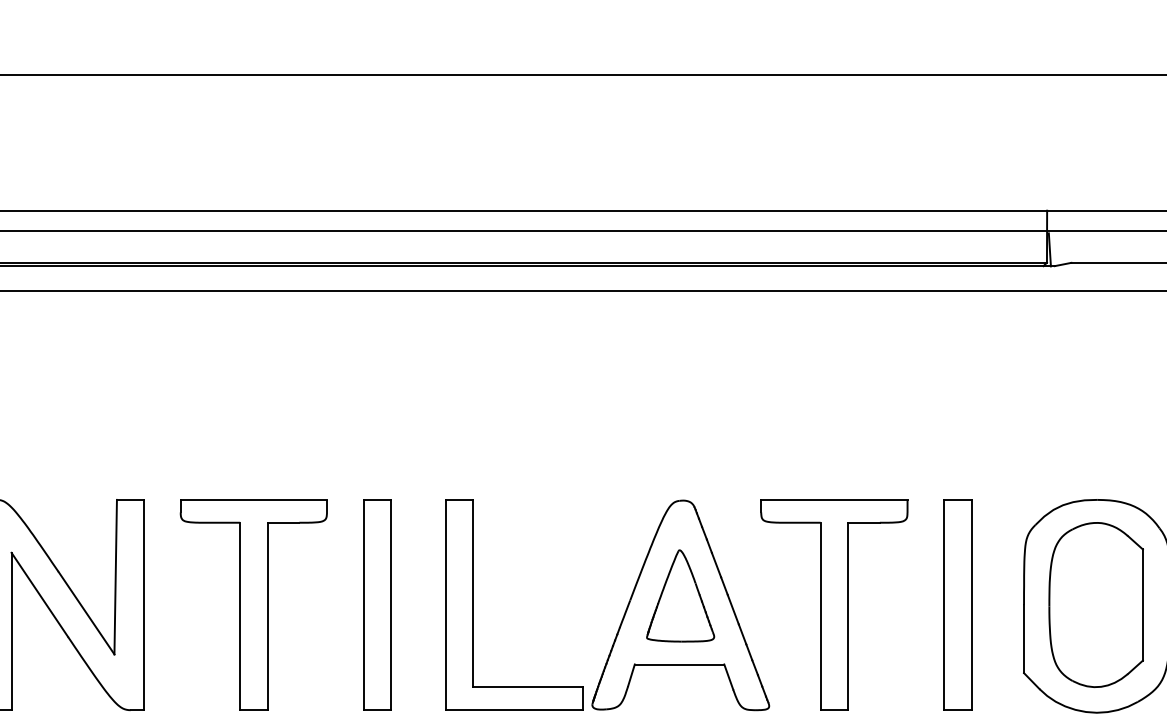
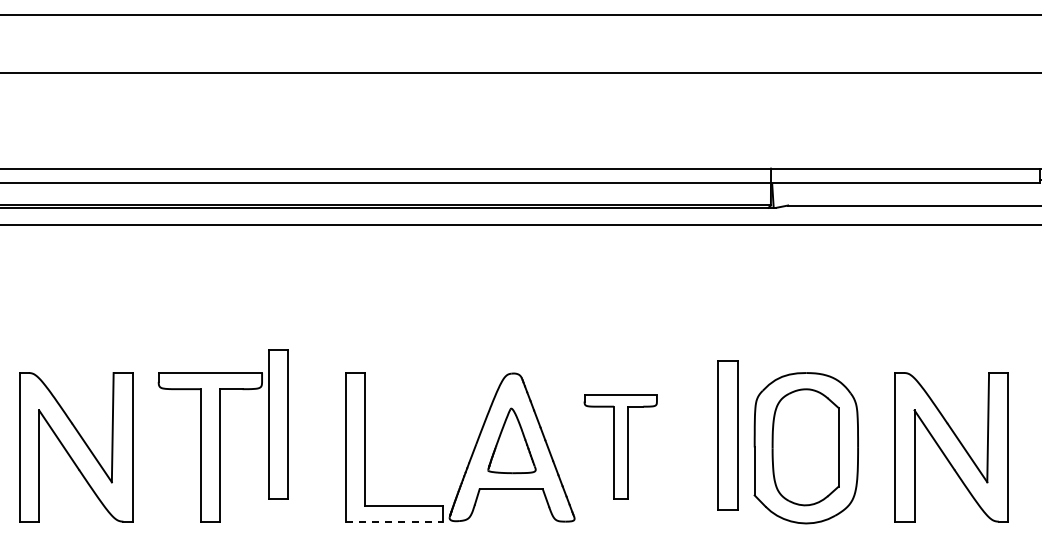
part: (377, 605) -> (278, 424), moved
part: (834, 605) -> (620, 447), size x0.7
part: (957, 605) -> (727, 435), moved
line: (515, 709) -> (395, 521), solid -> dashed

